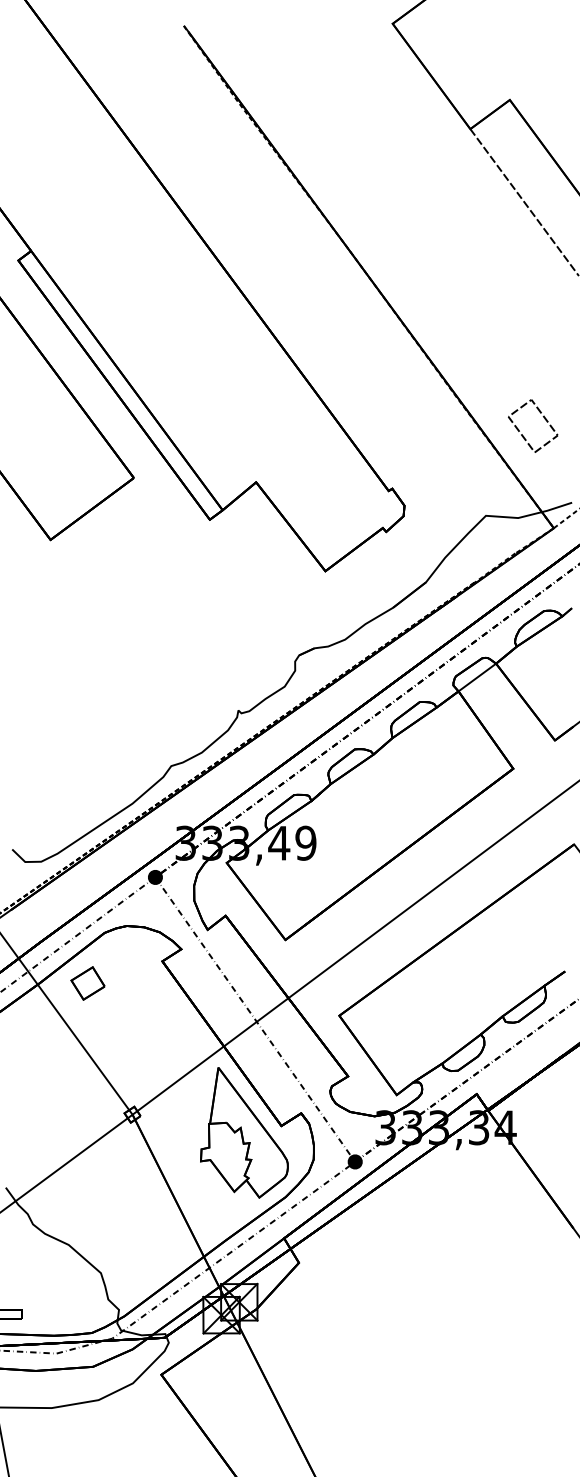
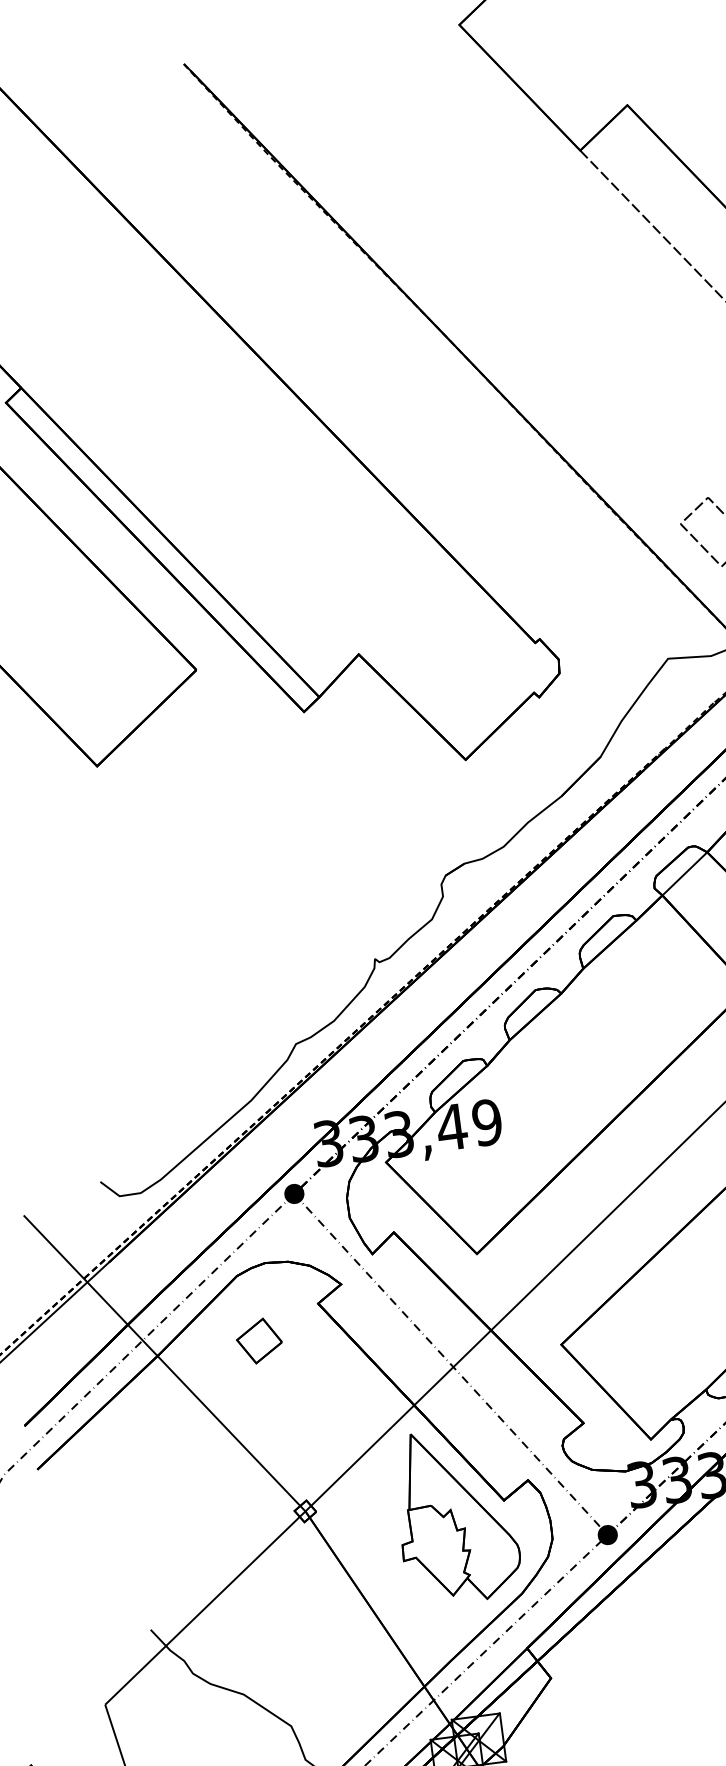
part: (87, 983) -> (258, 1341), moved

